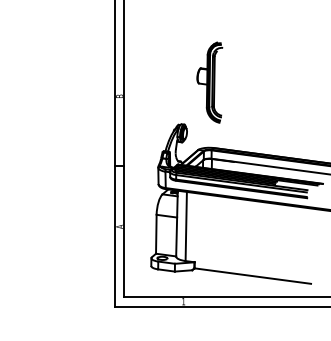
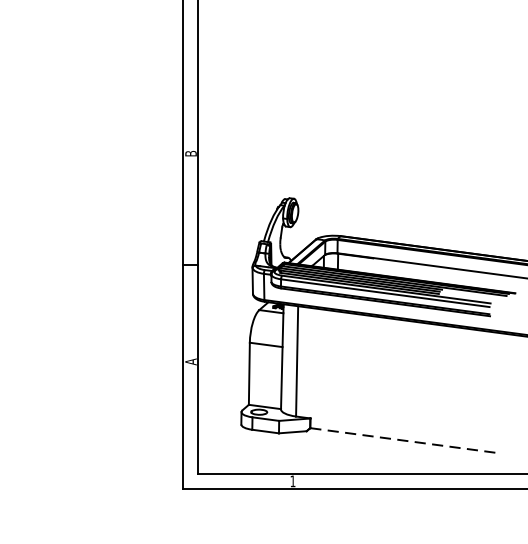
part: (209, 82) -> (334, 131), removed
line: (252, 276) -> (402, 441), solid -> dashed

